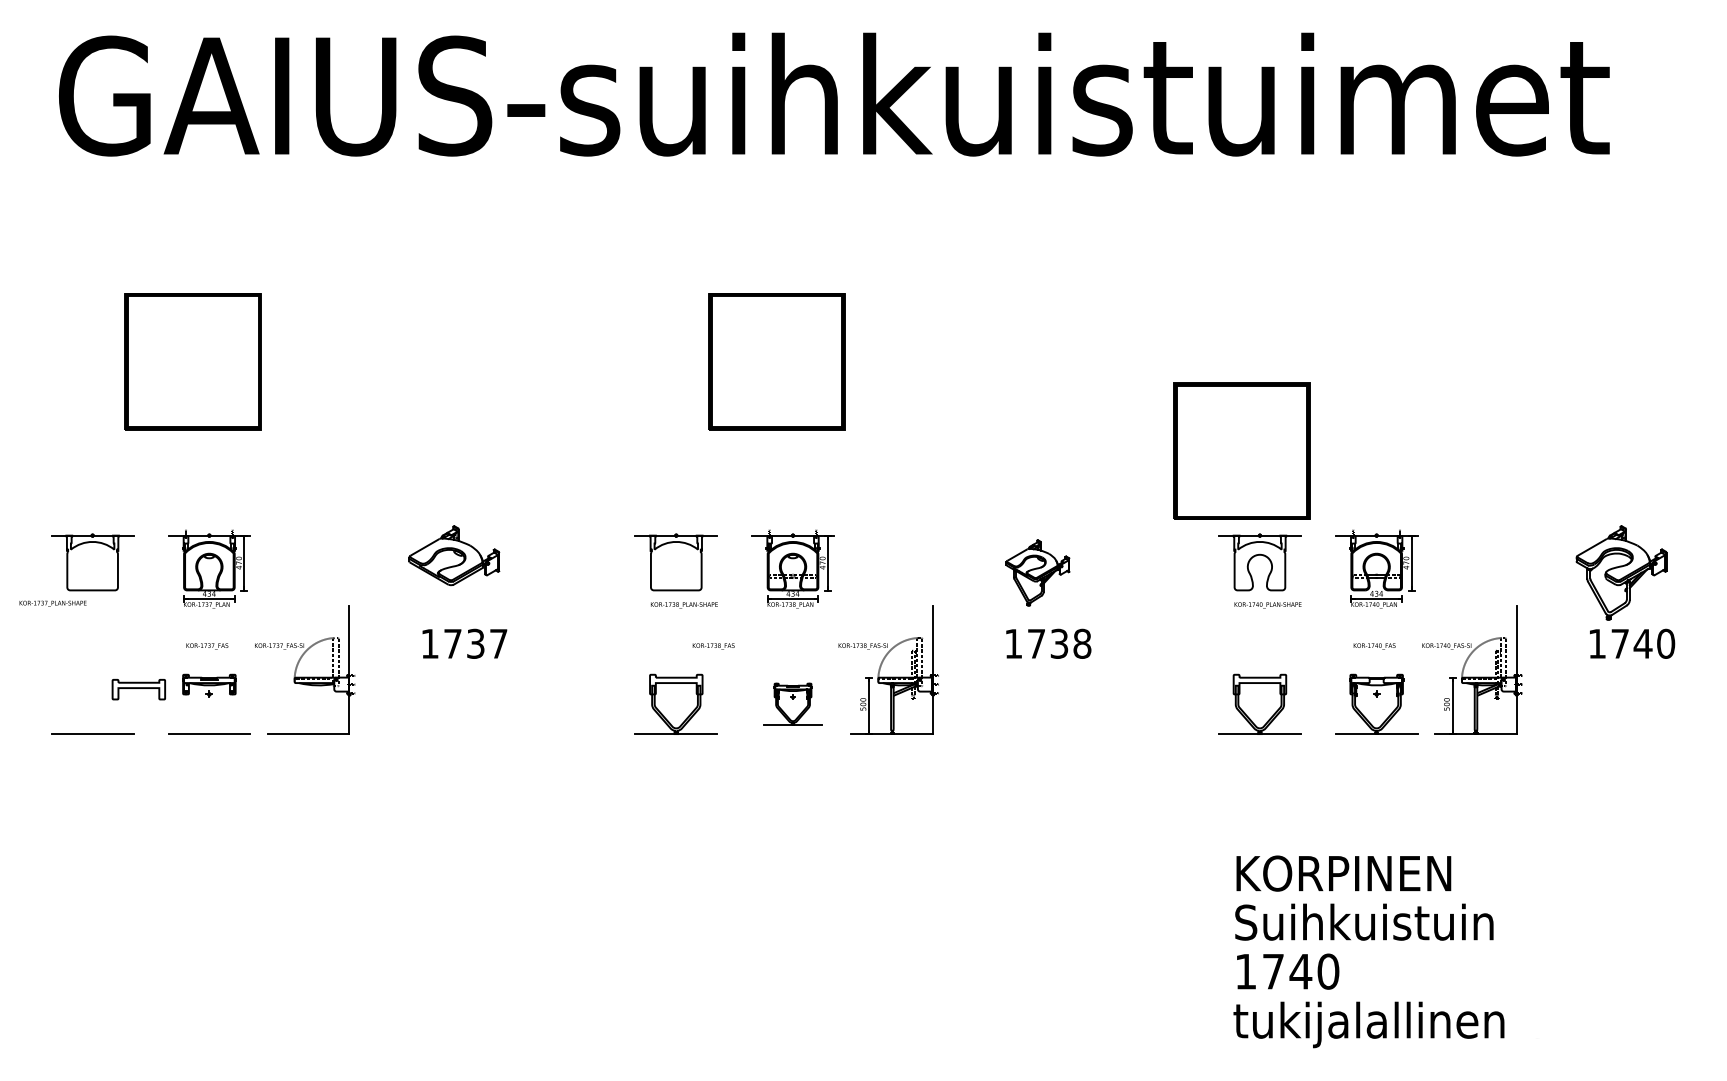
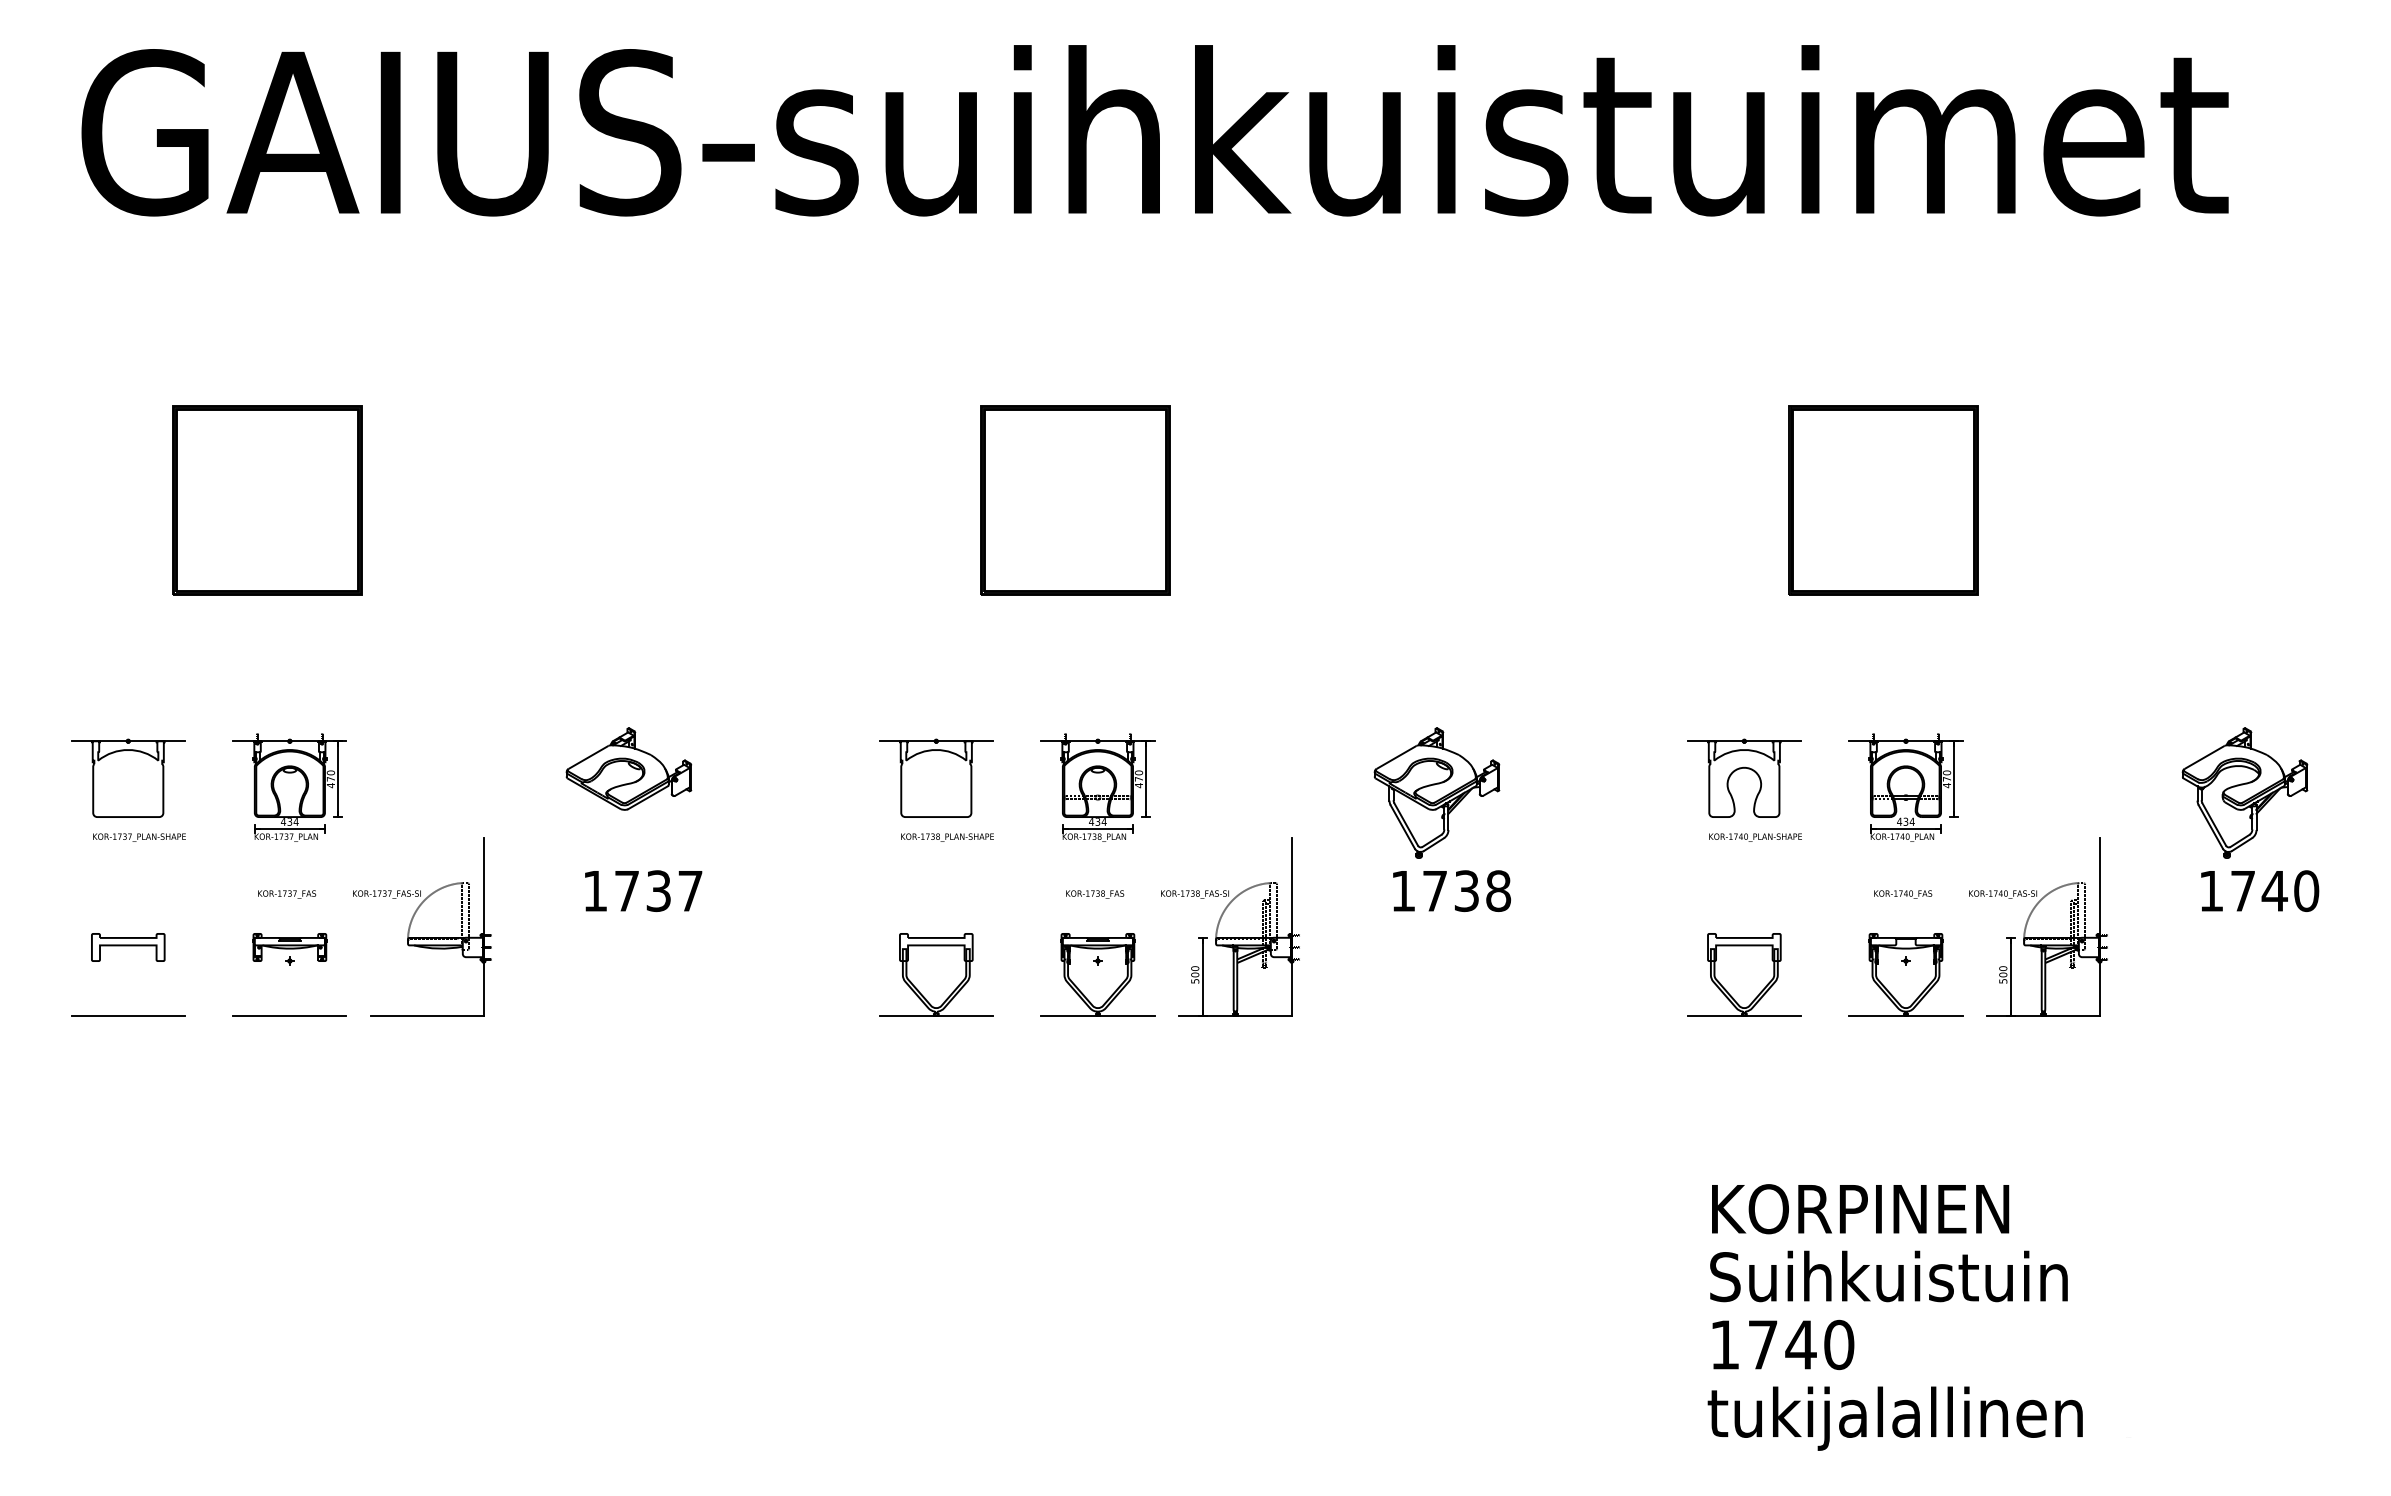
part: (1241, 451) -> (1883, 500), moved
part: (1037, 572) -> (1436, 792), size x1.43
text: (53, 603) -> (139, 837), moved
text: (713, 646) -> (1095, 894), moved
part: (139, 689) -> (128, 947), moved
part: (792, 704) -> (1097, 974), size x1.43

